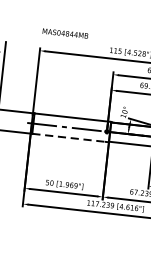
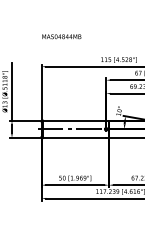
text: (65, 33) -> (61, 36), moved
line: (68, 138) -> (74, 138), dashed -> solid

